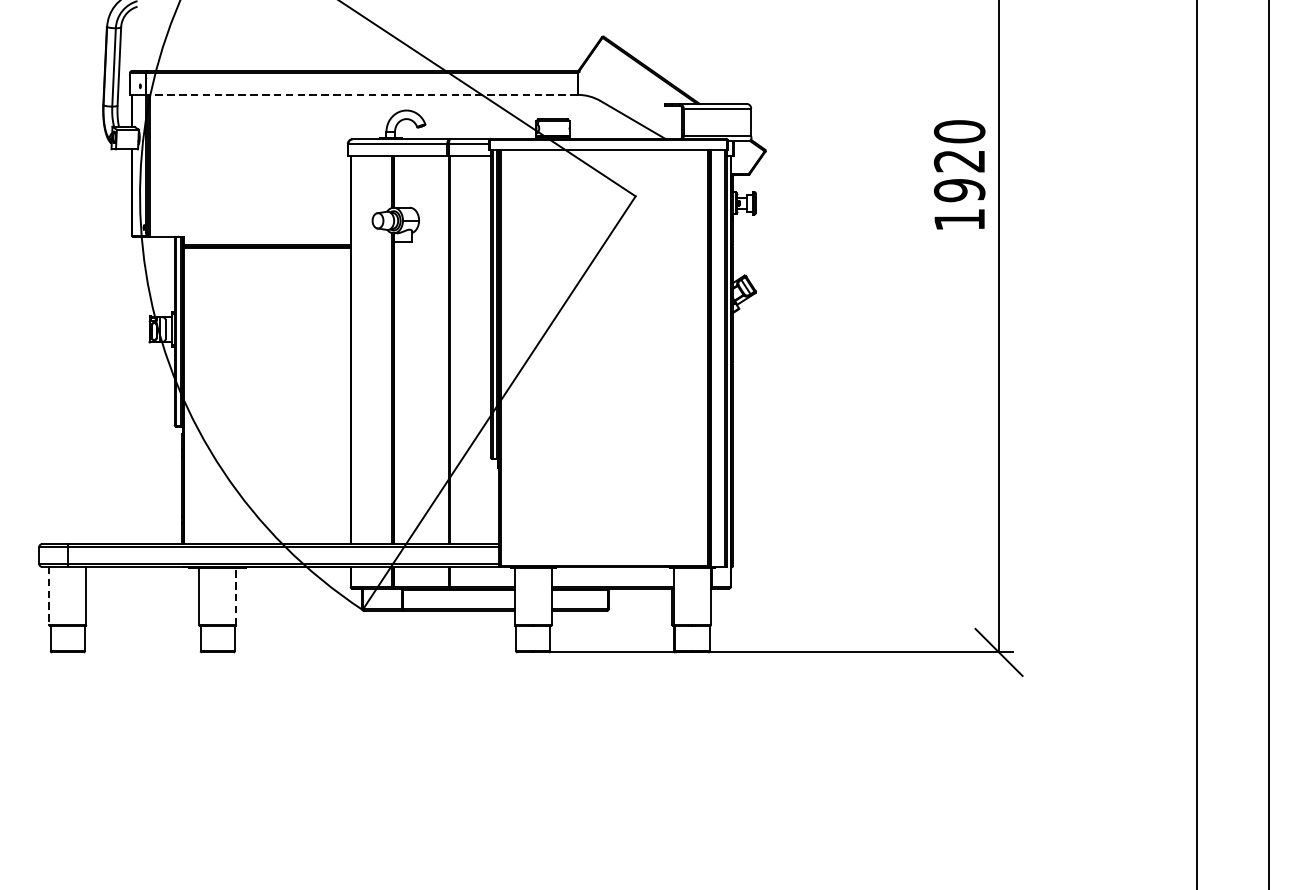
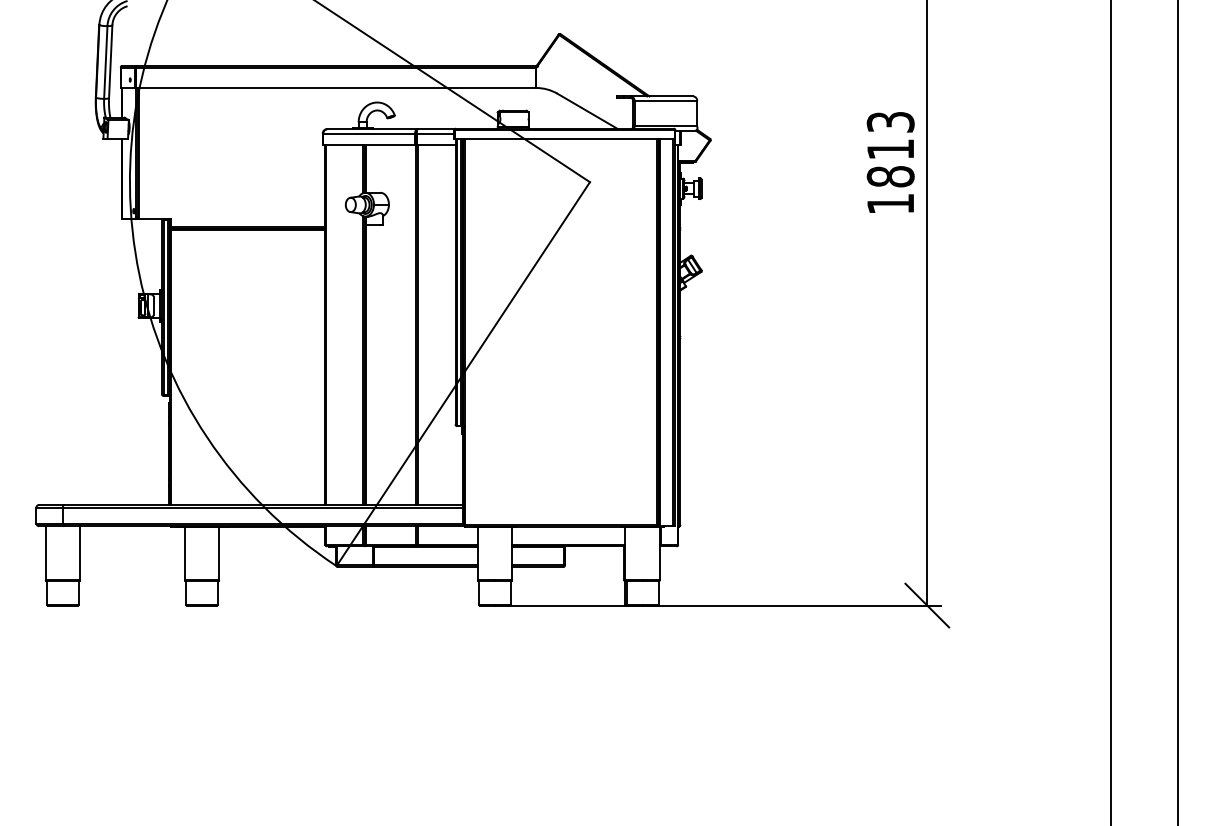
line: (361, 94) -> (335, 87), dashed -> solid
text: (959, 161) -> (890, 149), 1920 -> 1813
line: (49, 596) -> (45, 553), dashed -> solid
line: (236, 596) -> (219, 553), dashed -> solid

